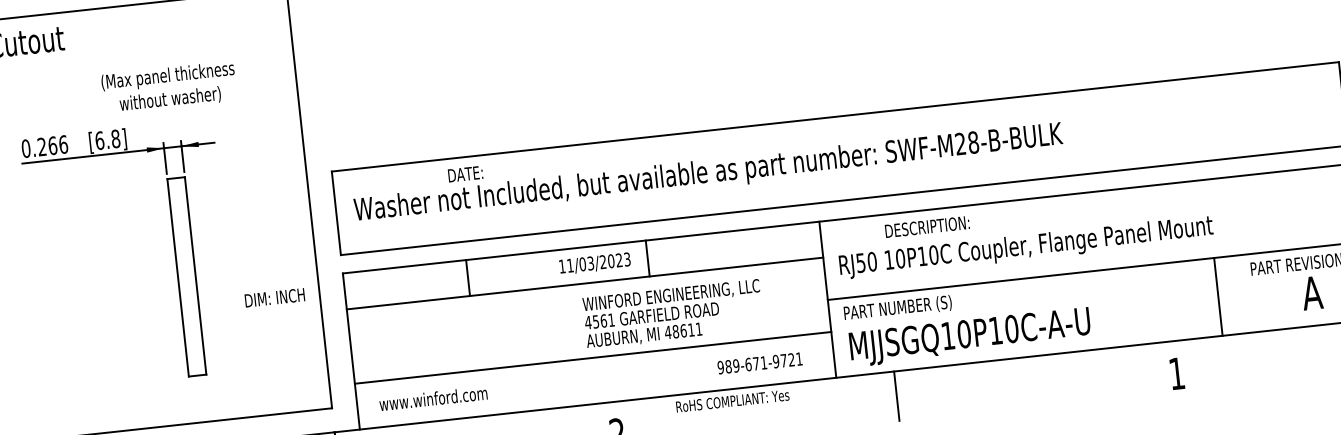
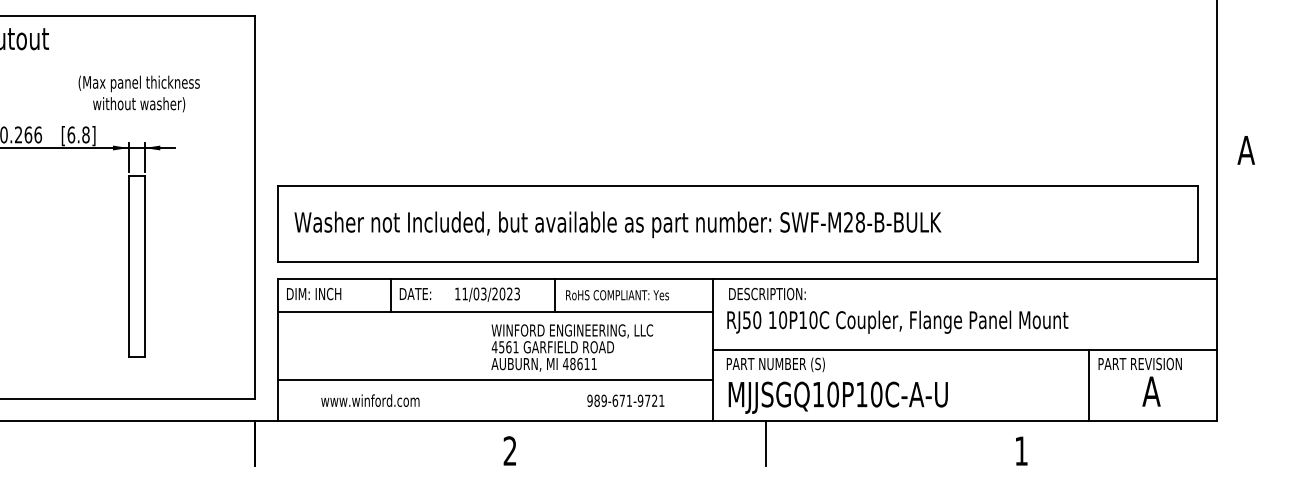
text: (465, 173) -> (415, 293), moved
text: (927, 226) -> (767, 293), moved
text: (594, 263) -> (487, 294), moved
line: (1218, 296) -> (1089, 385), moved
text: (275, 297) -> (314, 293), moved
text: (759, 363) -> (625, 400), moved
text: (433, 398) -> (370, 400), moved
text: (732, 401) -> (617, 295), moved

